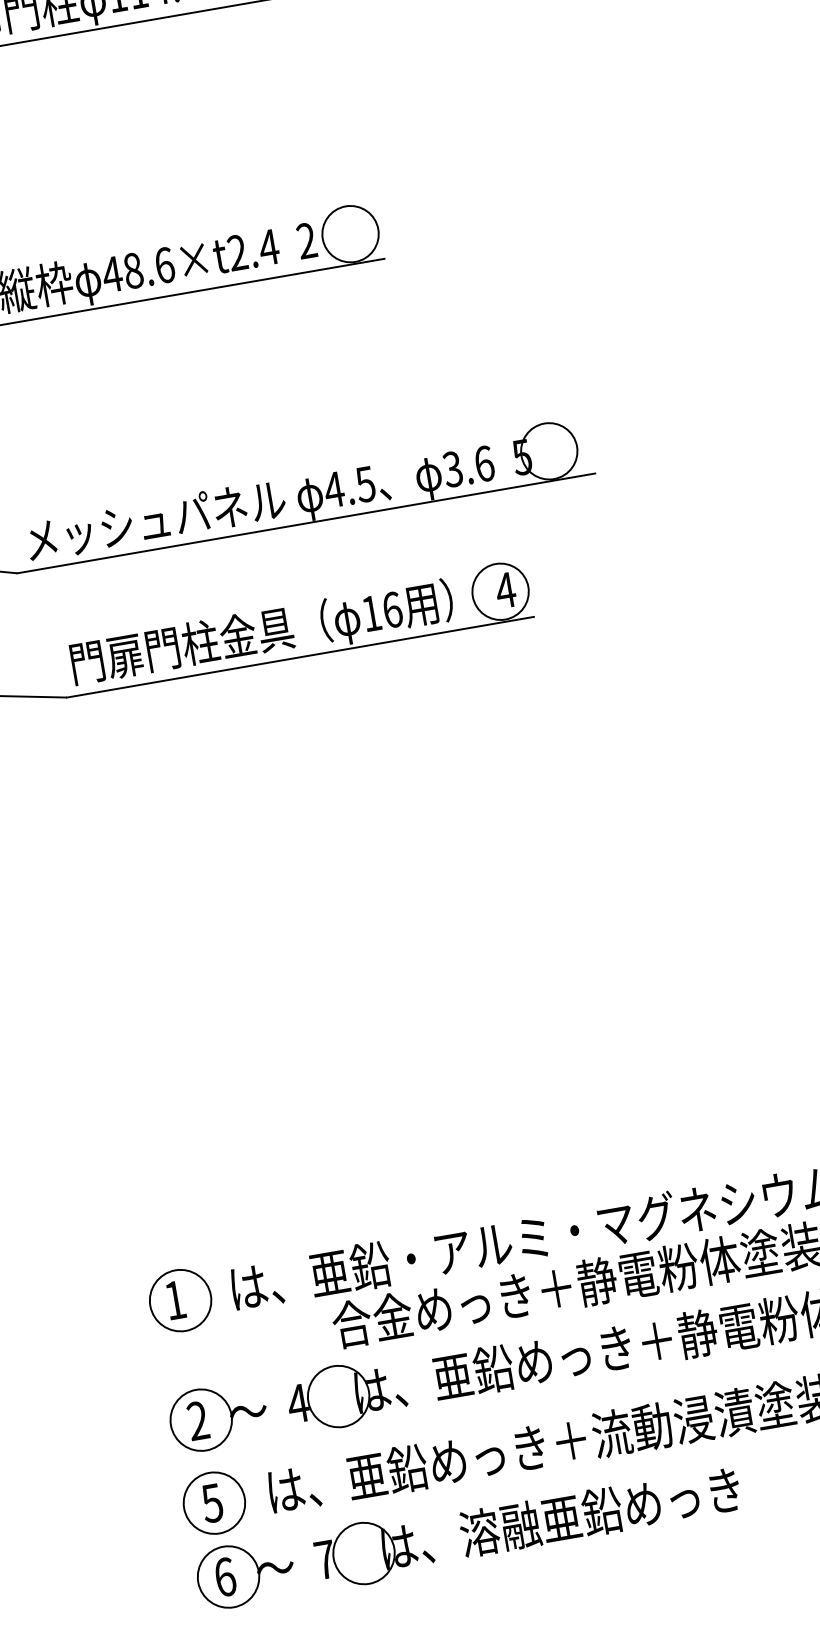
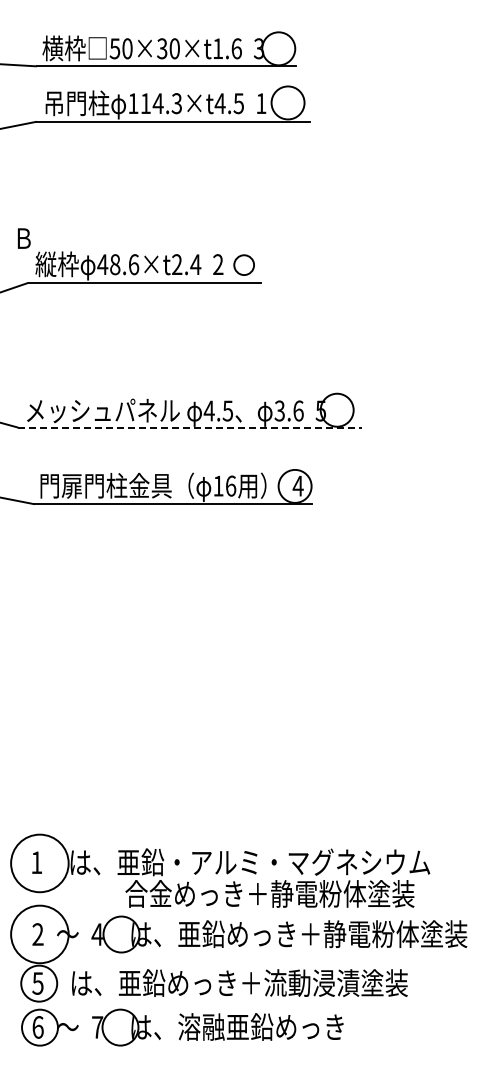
circle: (349, 233) -> (243, 264), size x0.6
line: (305, 523) -> (189, 427), solid -> dashed
circle: (179, 1300) -> (39, 863), size x1.6
circle: (200, 1420) -> (39, 934), size x1.6

